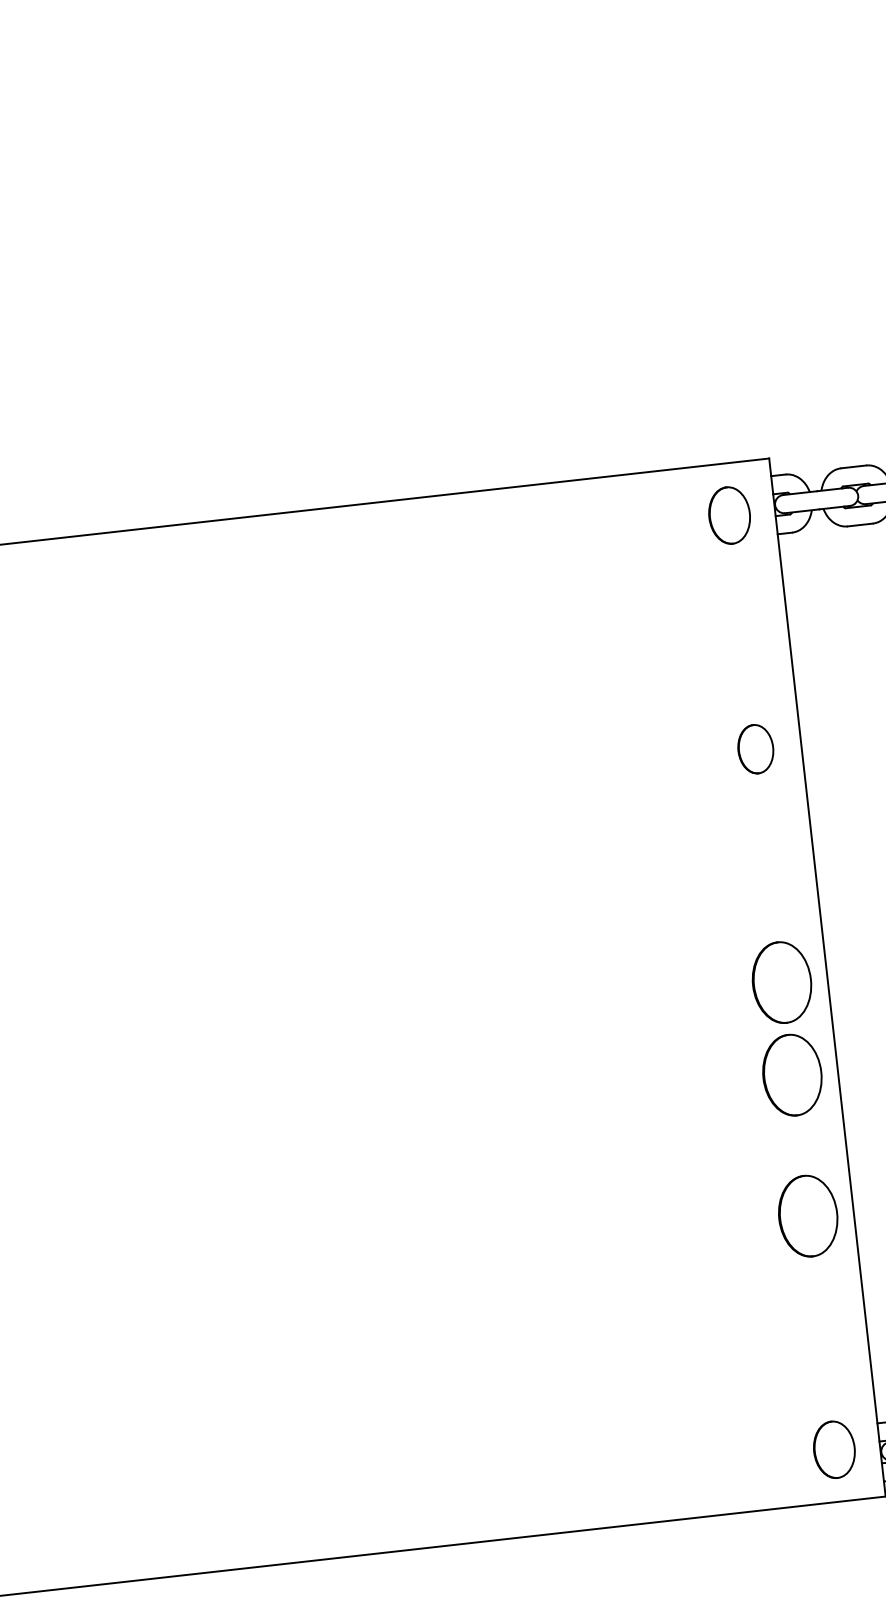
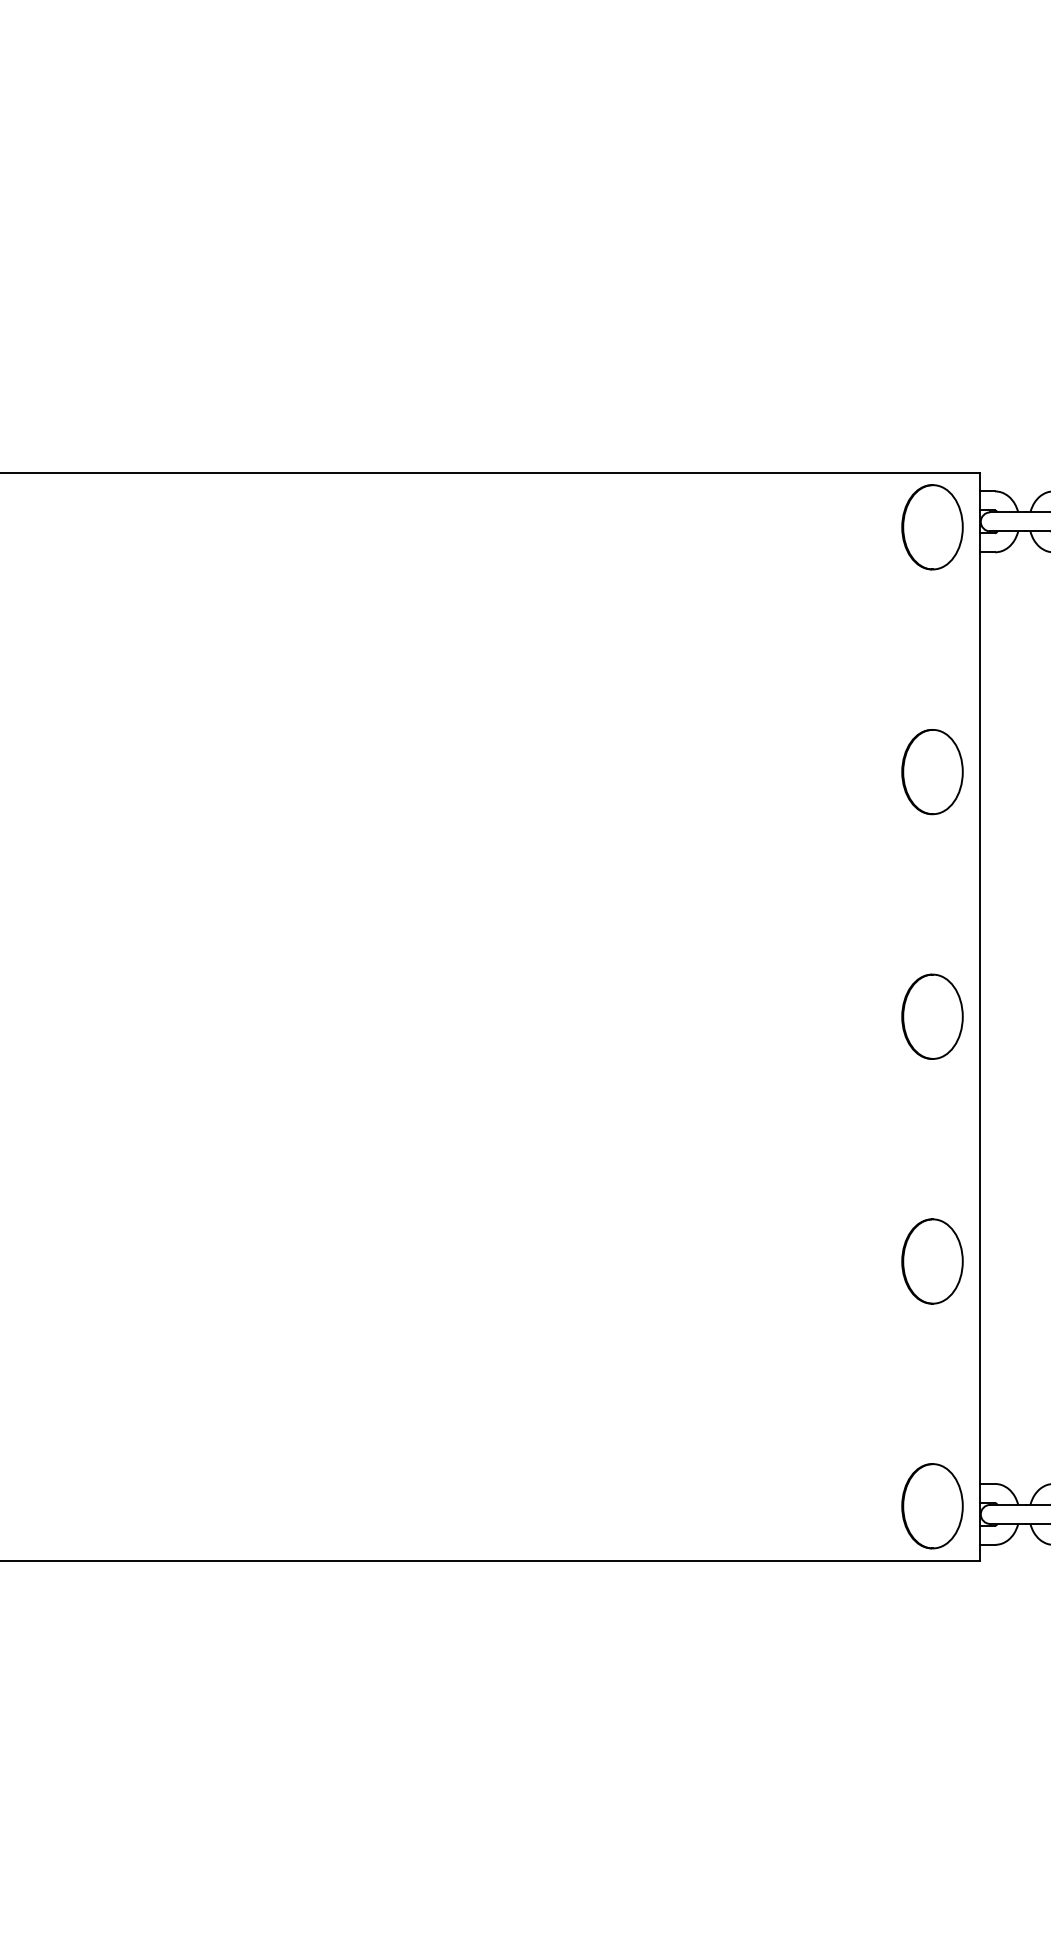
part: (729, 515) -> (932, 527), size x1.43
part: (755, 749) -> (932, 772), size x1.67
part: (792, 1074) -> (932, 1113), removed
part: (834, 1449) -> (932, 1506), size x1.43

